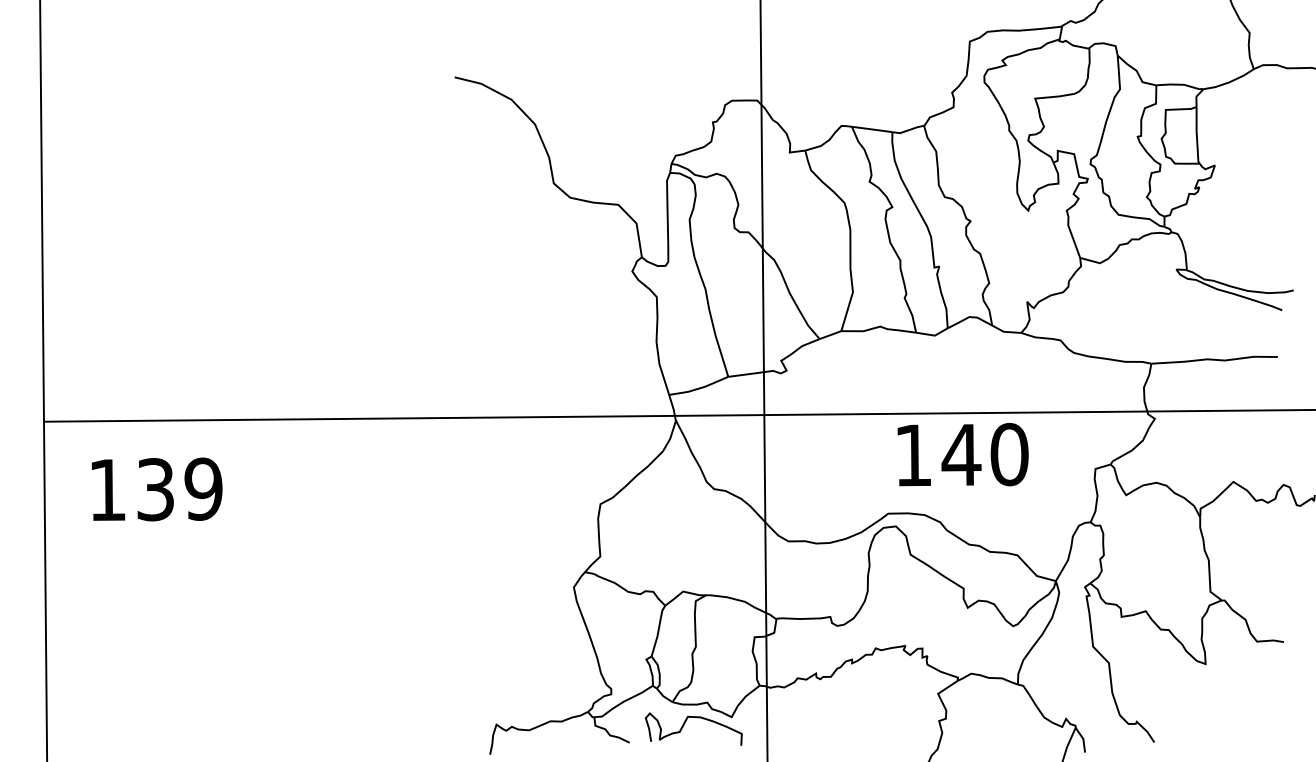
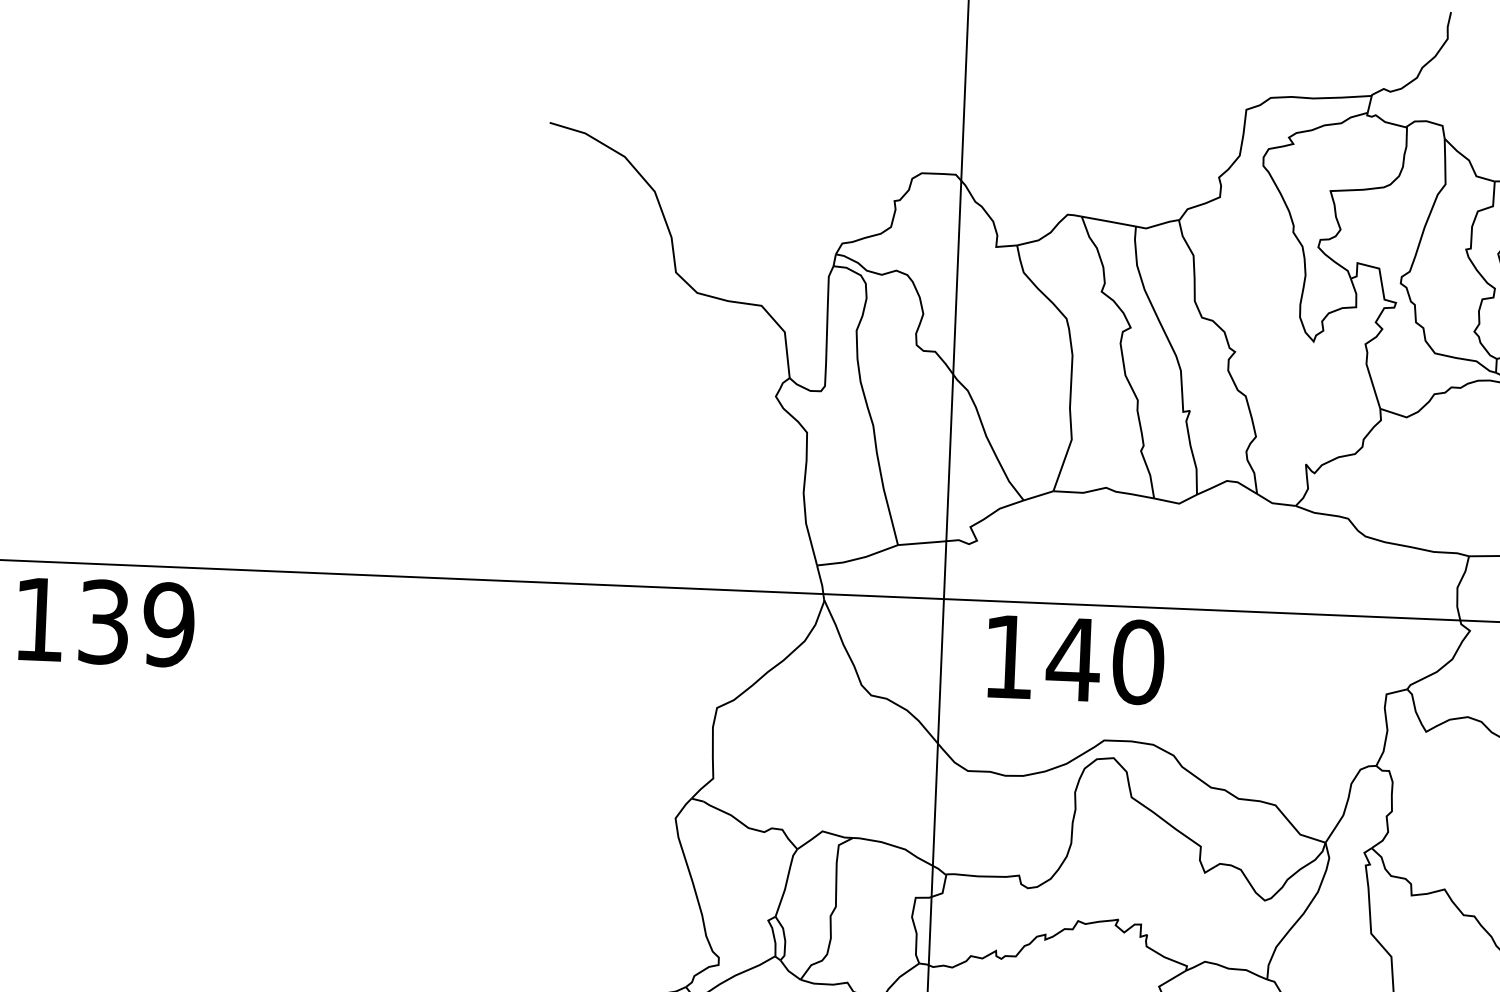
text: (962, 454) -> (1074, 658), moved
text: (156, 489) -> (105, 622), moved

